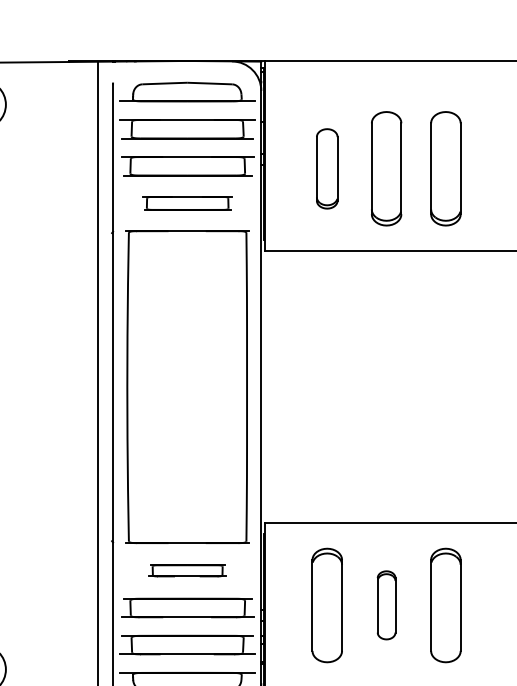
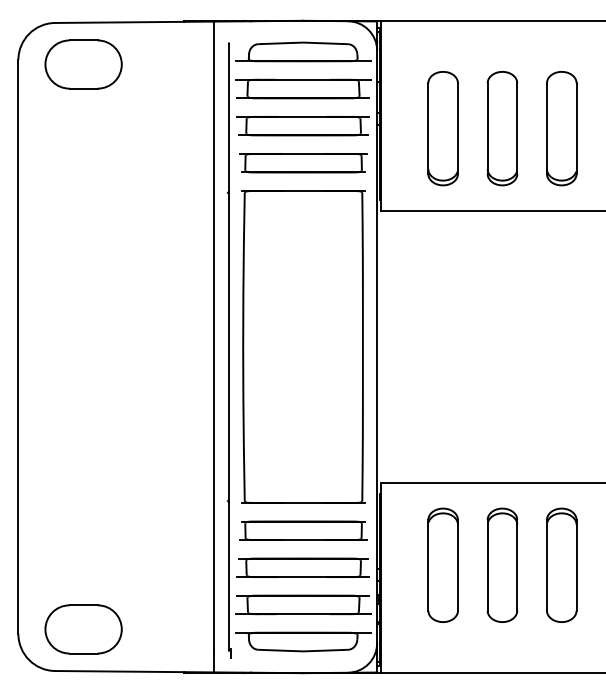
part: (326, 168) -> (442, 128), size x1.43
part: (187, 203) -> (303, 163), size x1.43
part: (187, 570) -> (303, 530), size x1.67
part: (386, 604) -> (502, 564), size x1.67

